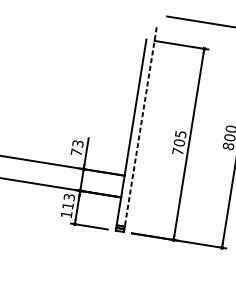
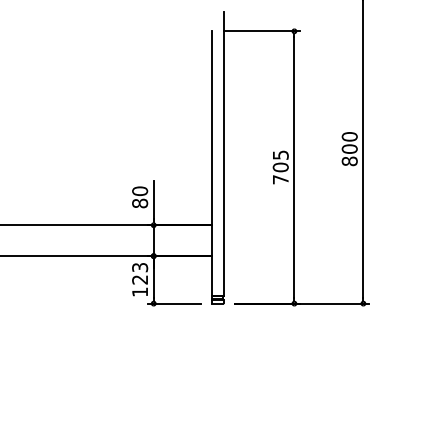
line: (140, 126) -> (223, 153), dashed -> solid
text: (77, 148) -> (140, 197), 73 -> 80
text: (67, 205) -> (139, 279), 113 -> 123

